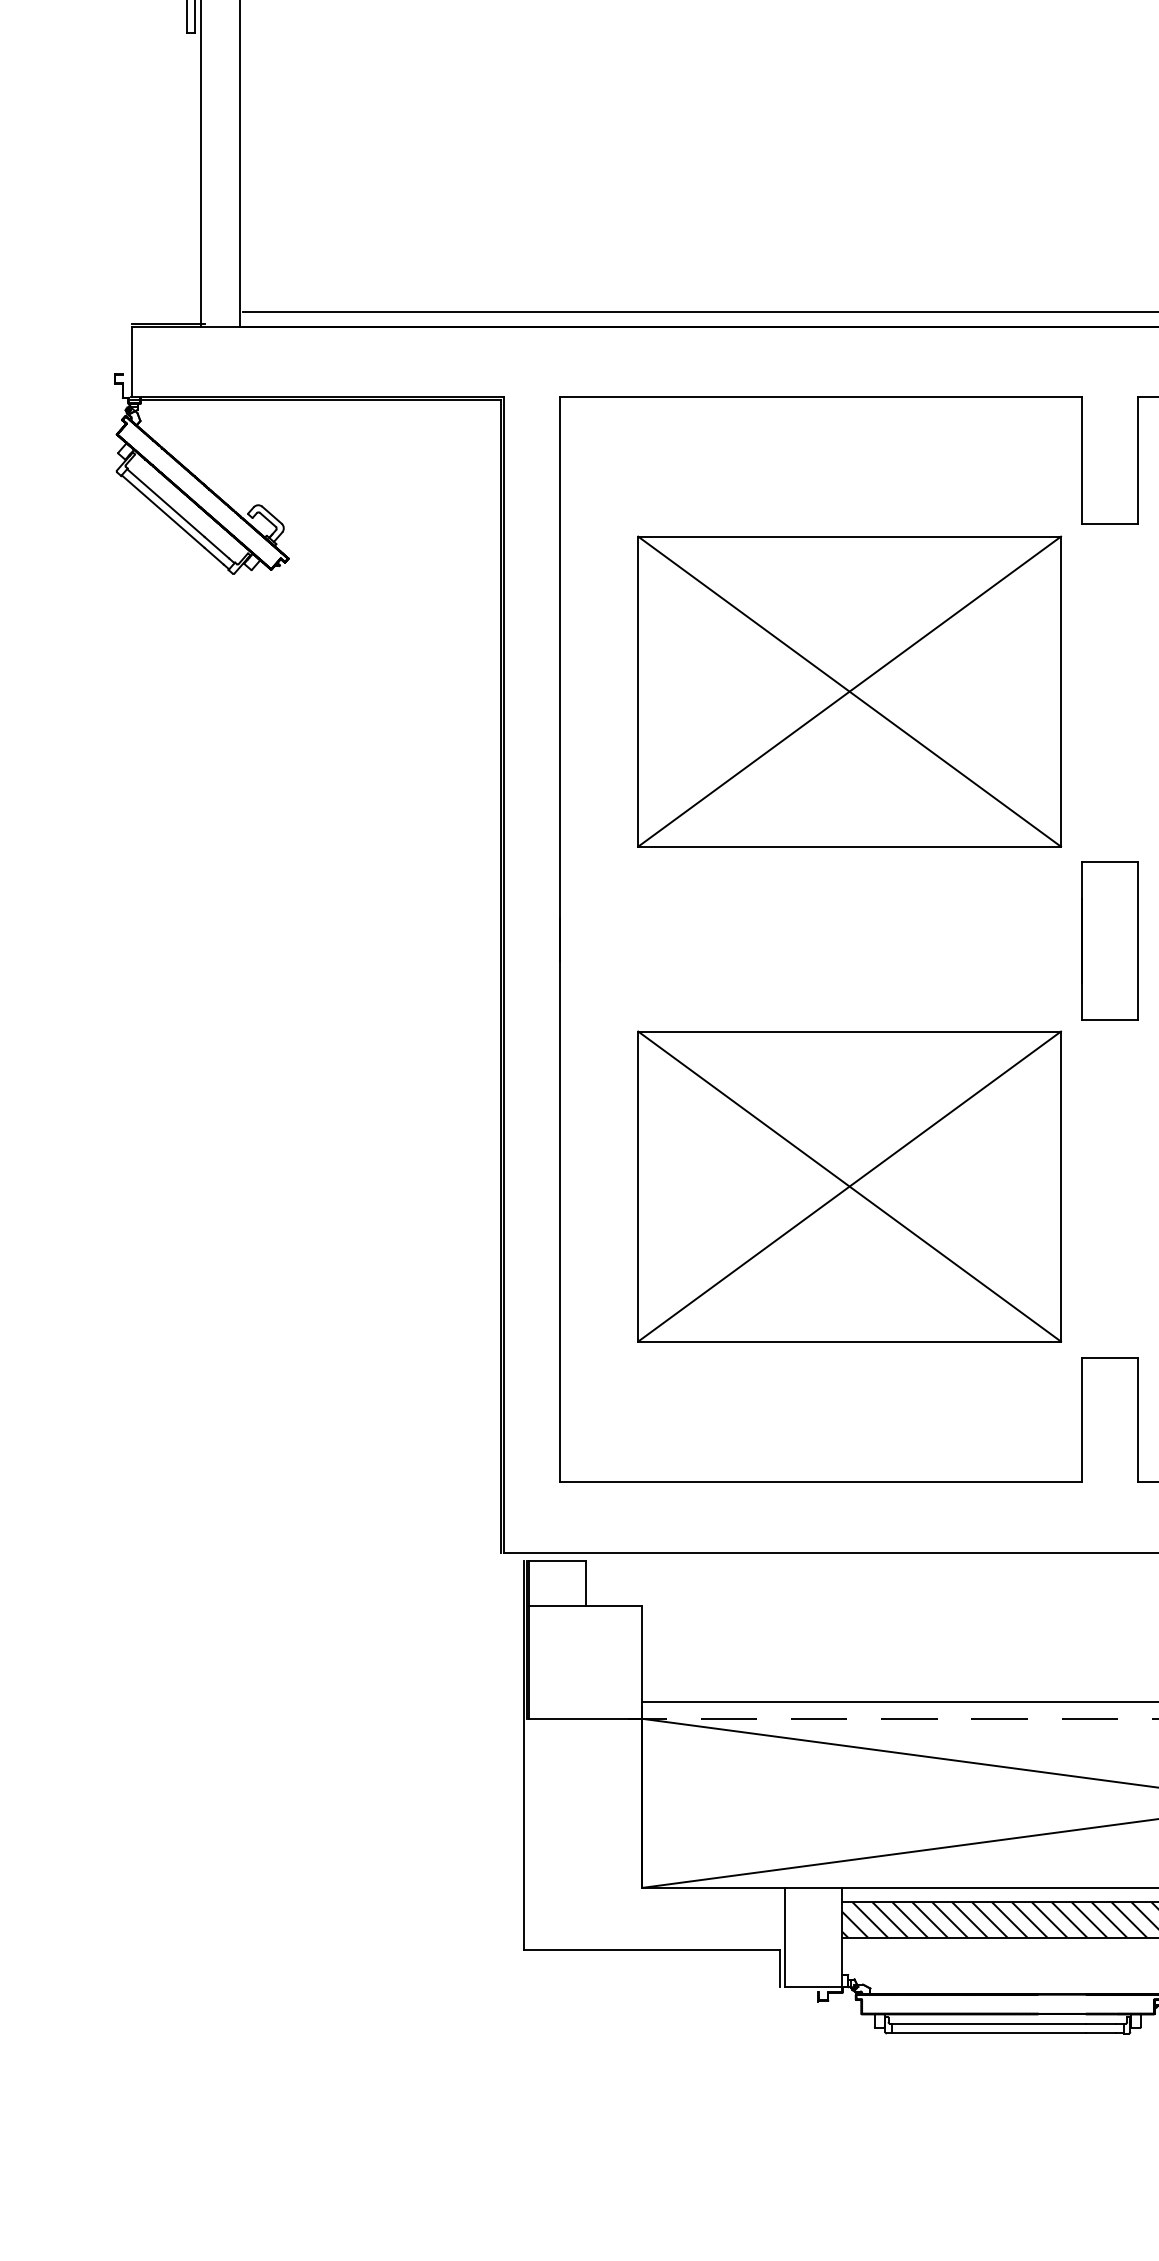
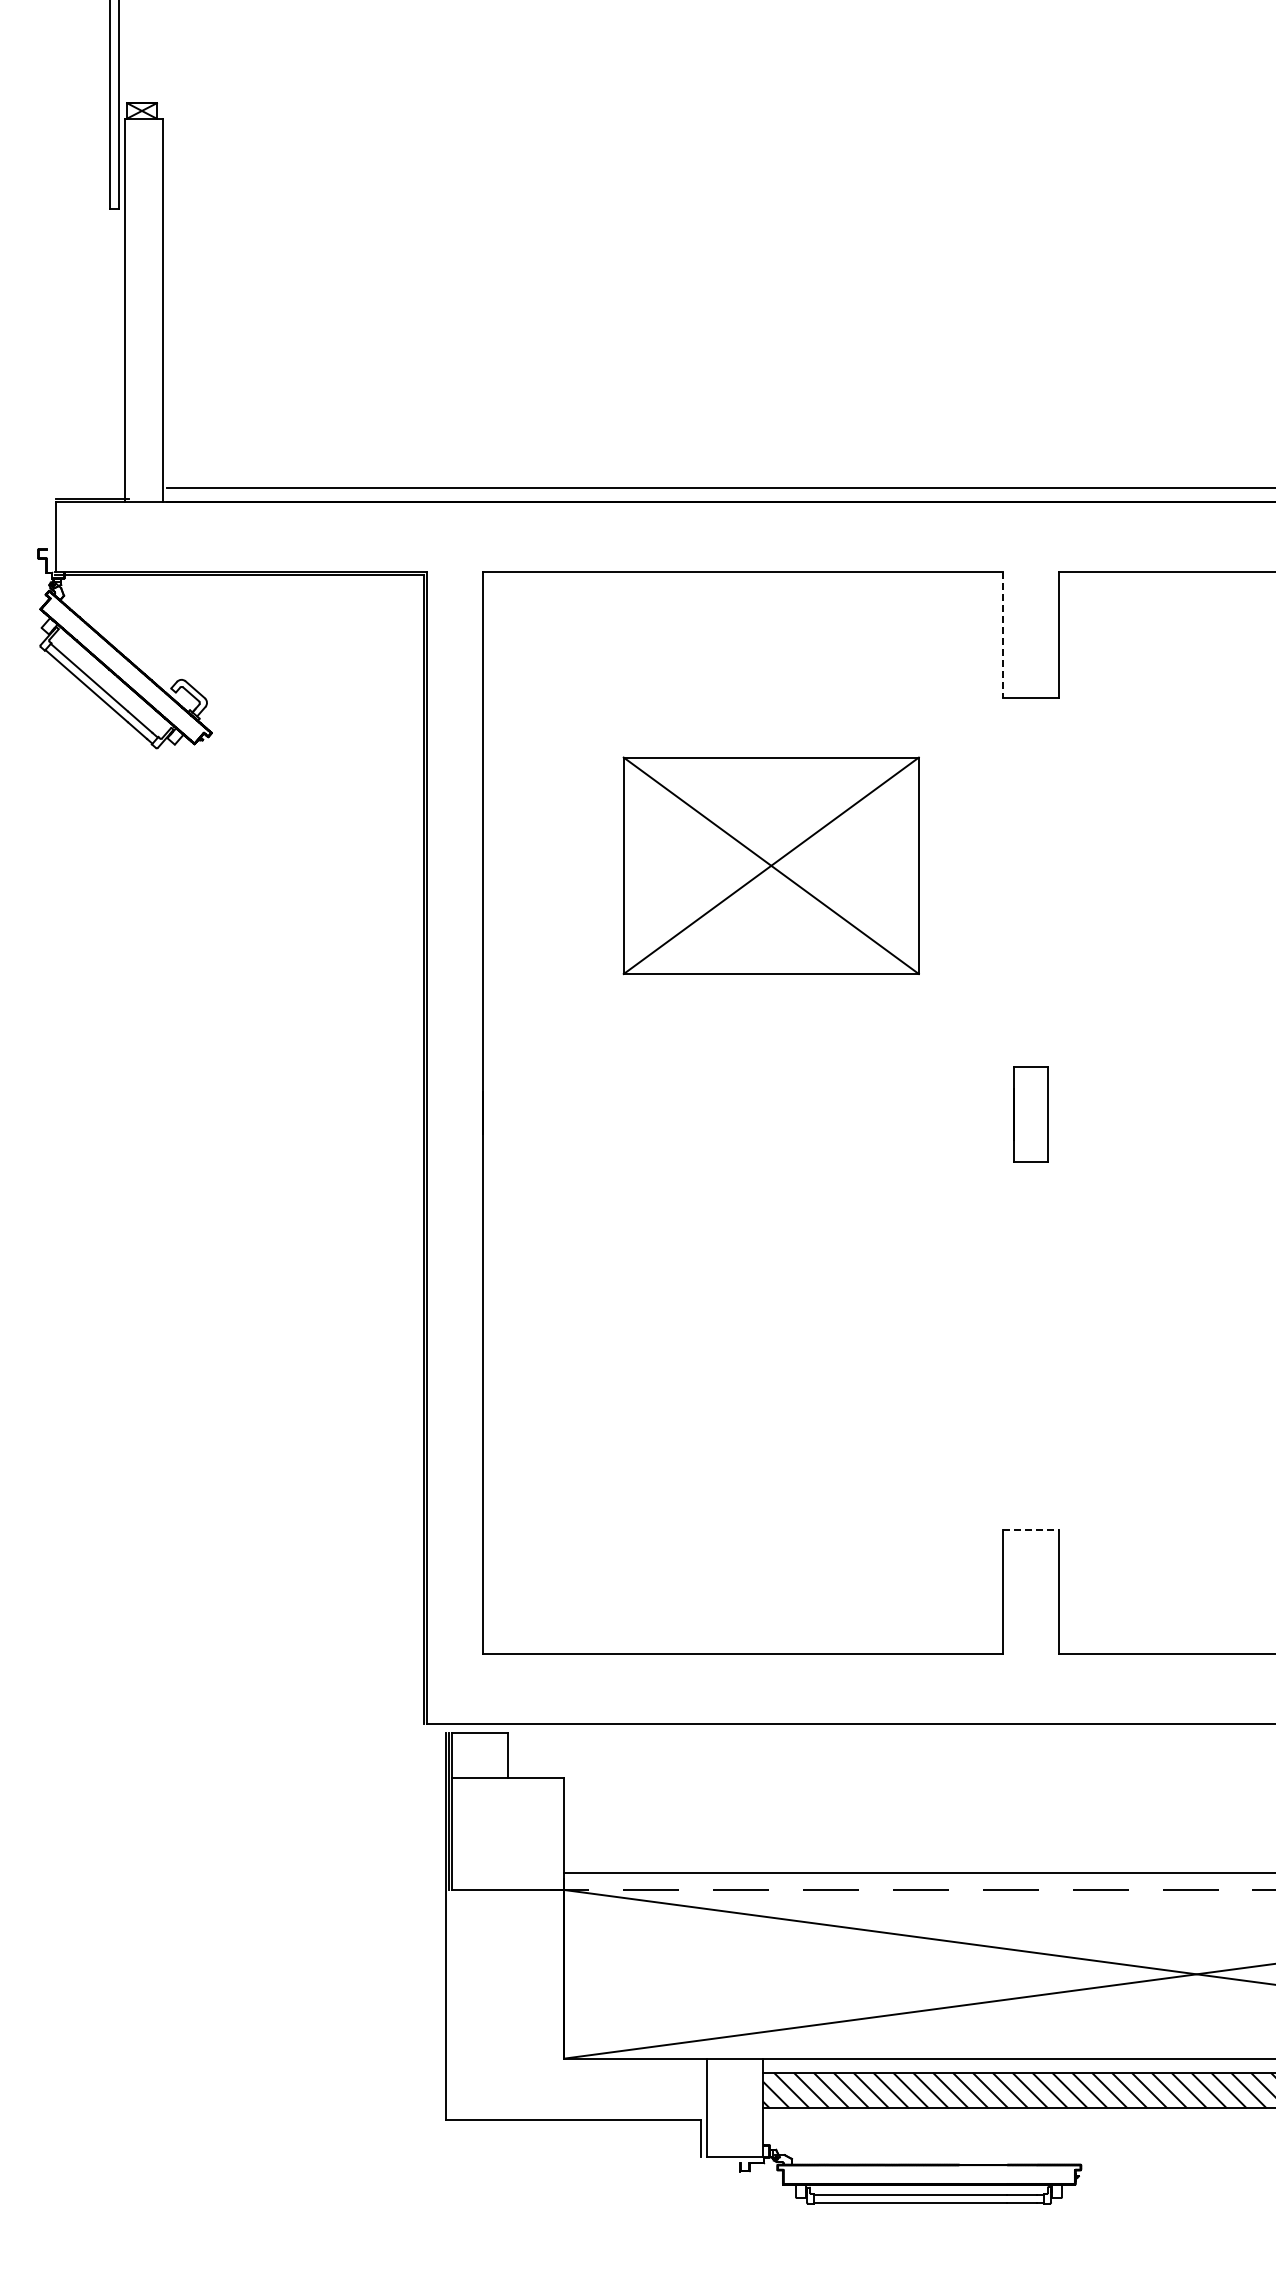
line: (1081, 460) -> (1002, 635), solid -> dashed
part: (849, 691) -> (771, 865), size x0.7
part: (1109, 941) -> (1030, 1114), size x0.6
part: (849, 1185) -> (771, 1358), removed
line: (1110, 1358) -> (1031, 1530), solid -> dashed

